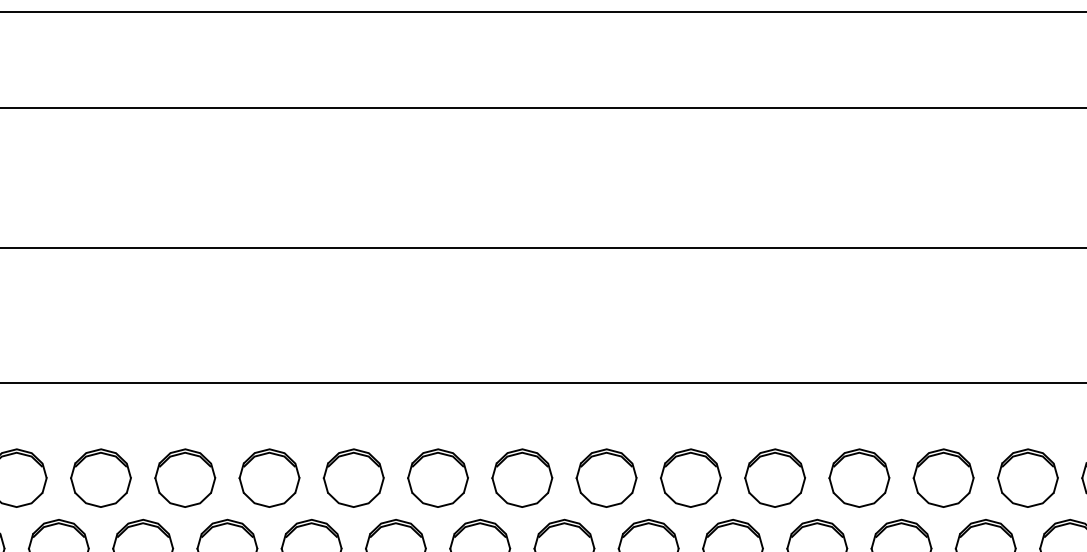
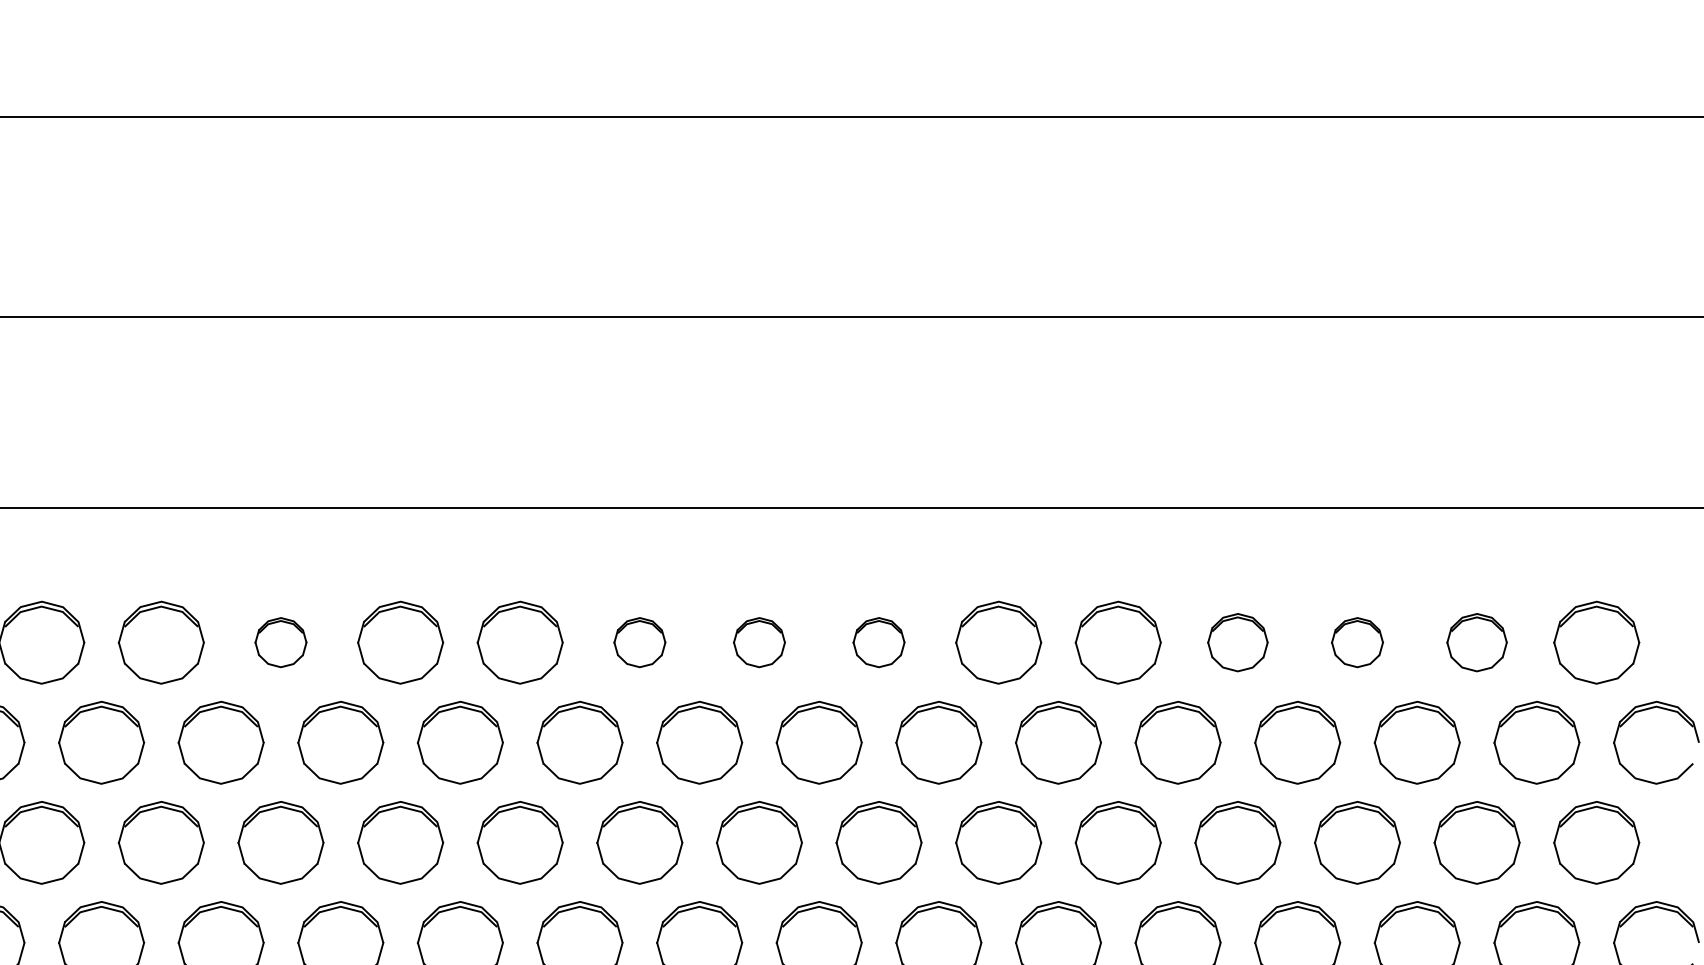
part: (184, 478) -> (280, 642), size x0.6
part: (437, 478) -> (639, 642), size x0.6
part: (522, 478) -> (759, 642), size x0.6
part: (606, 478) -> (878, 642), size x0.6
part: (859, 478) -> (1237, 642), size x0.7
part: (943, 478) -> (1357, 642), size x0.6
part: (1027, 478) -> (1476, 642), size x0.7

